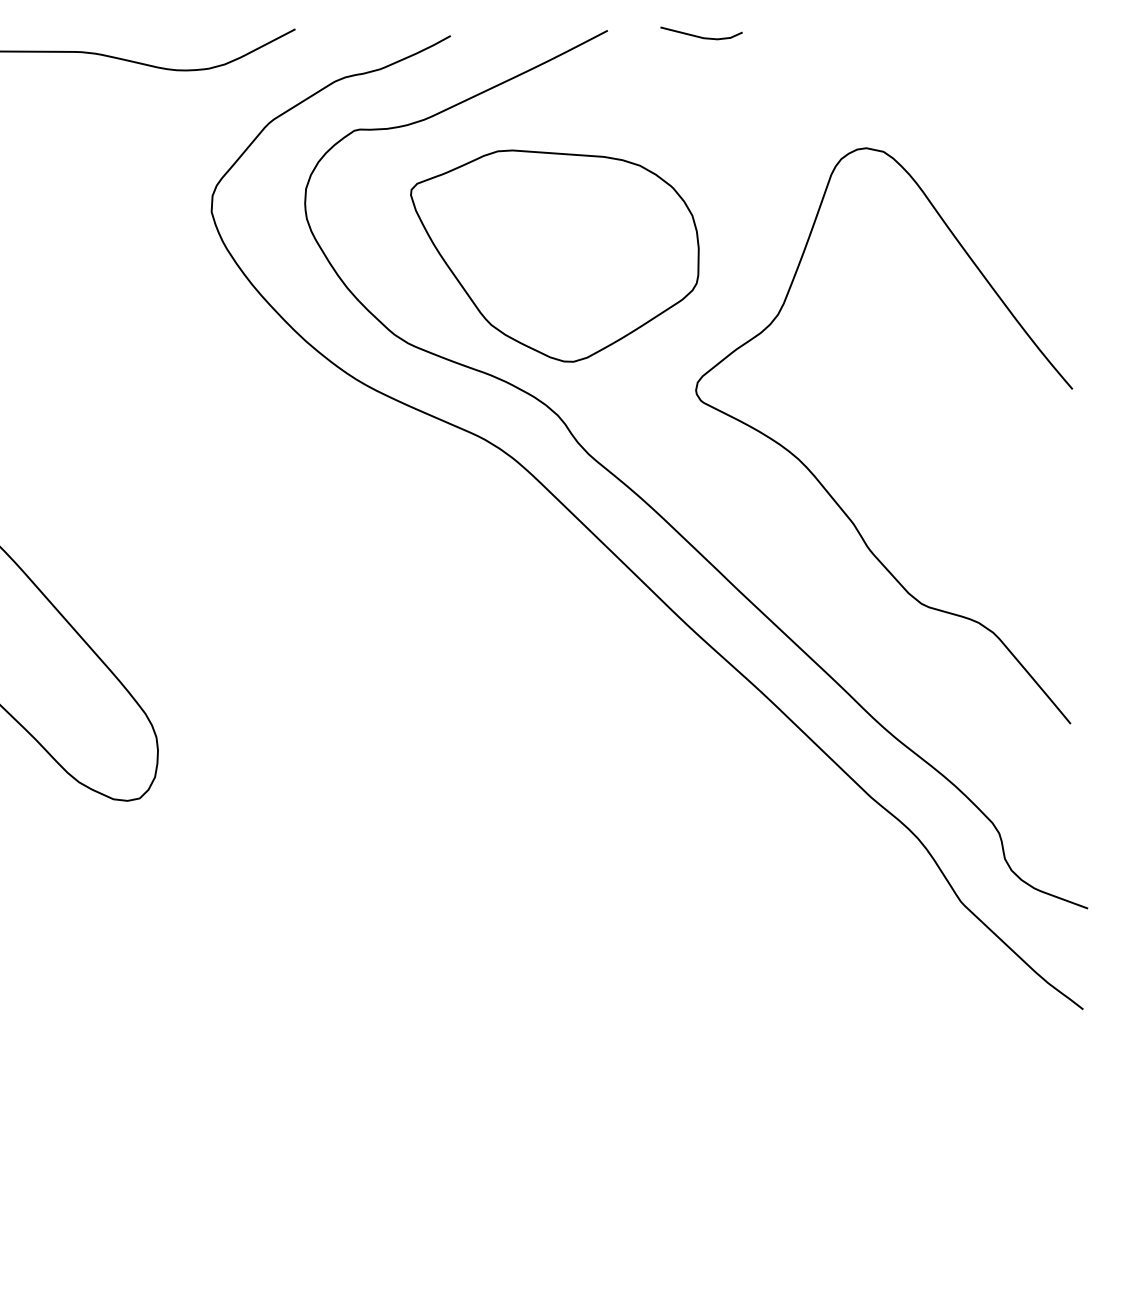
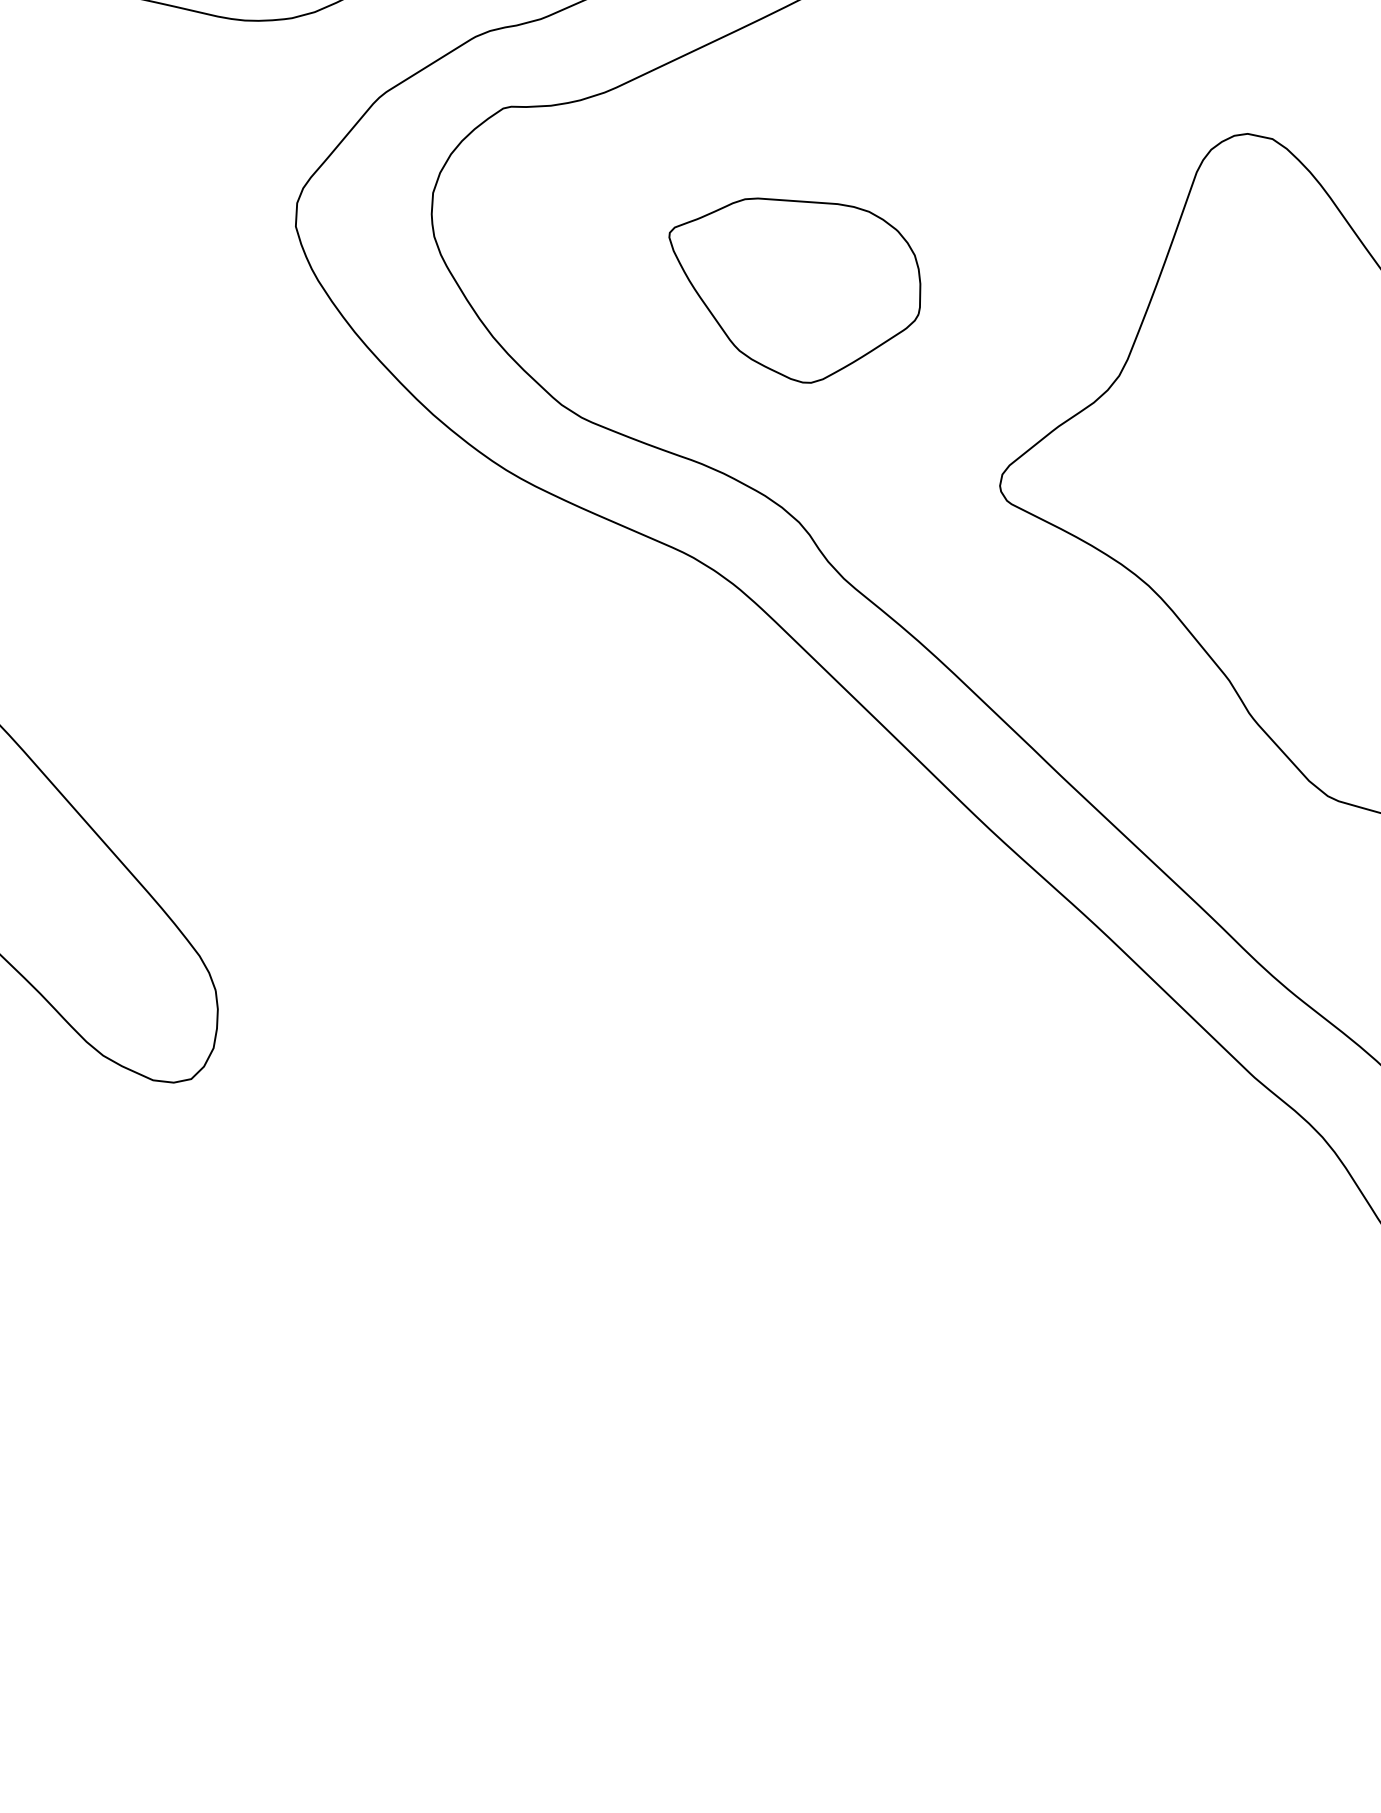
part: (554, 255) -> (794, 289), size x0.6

